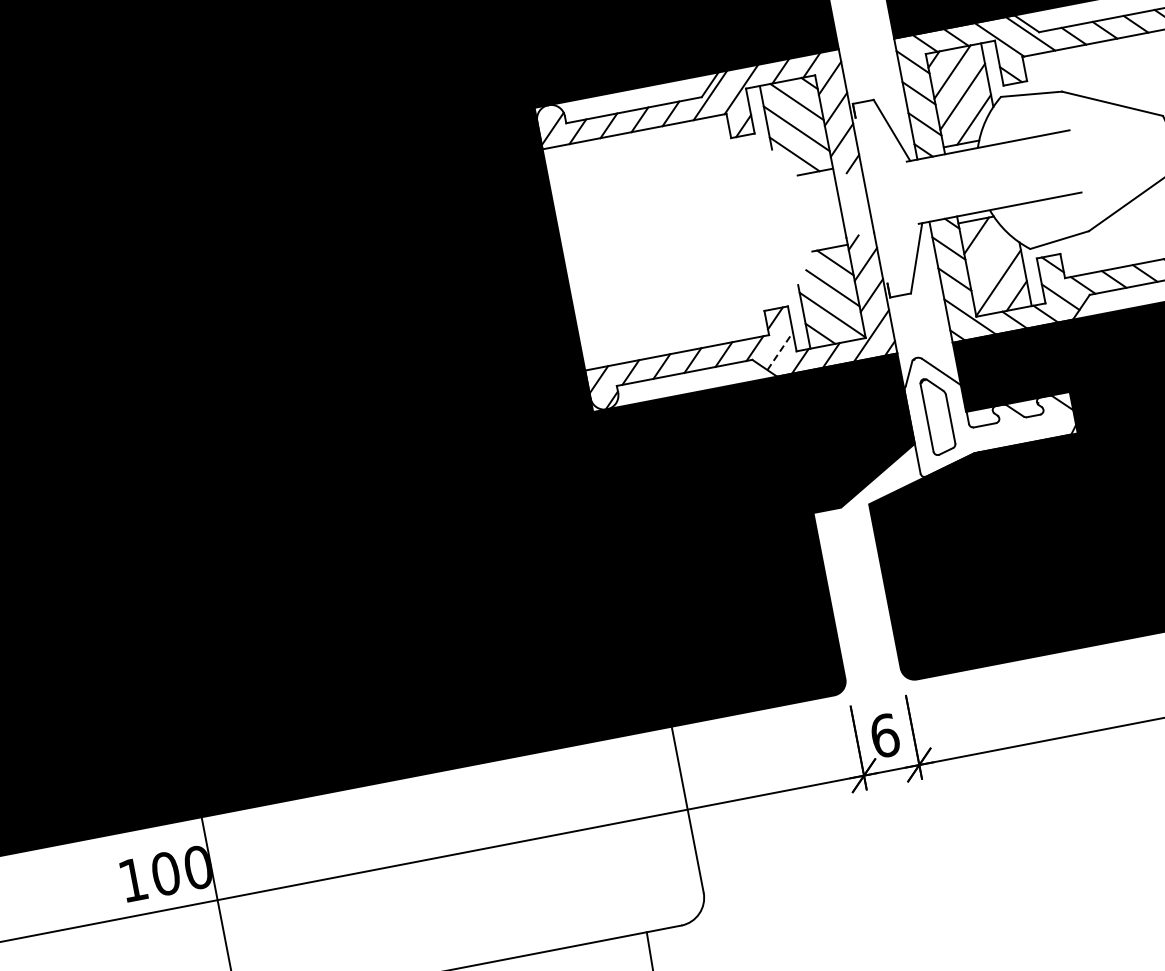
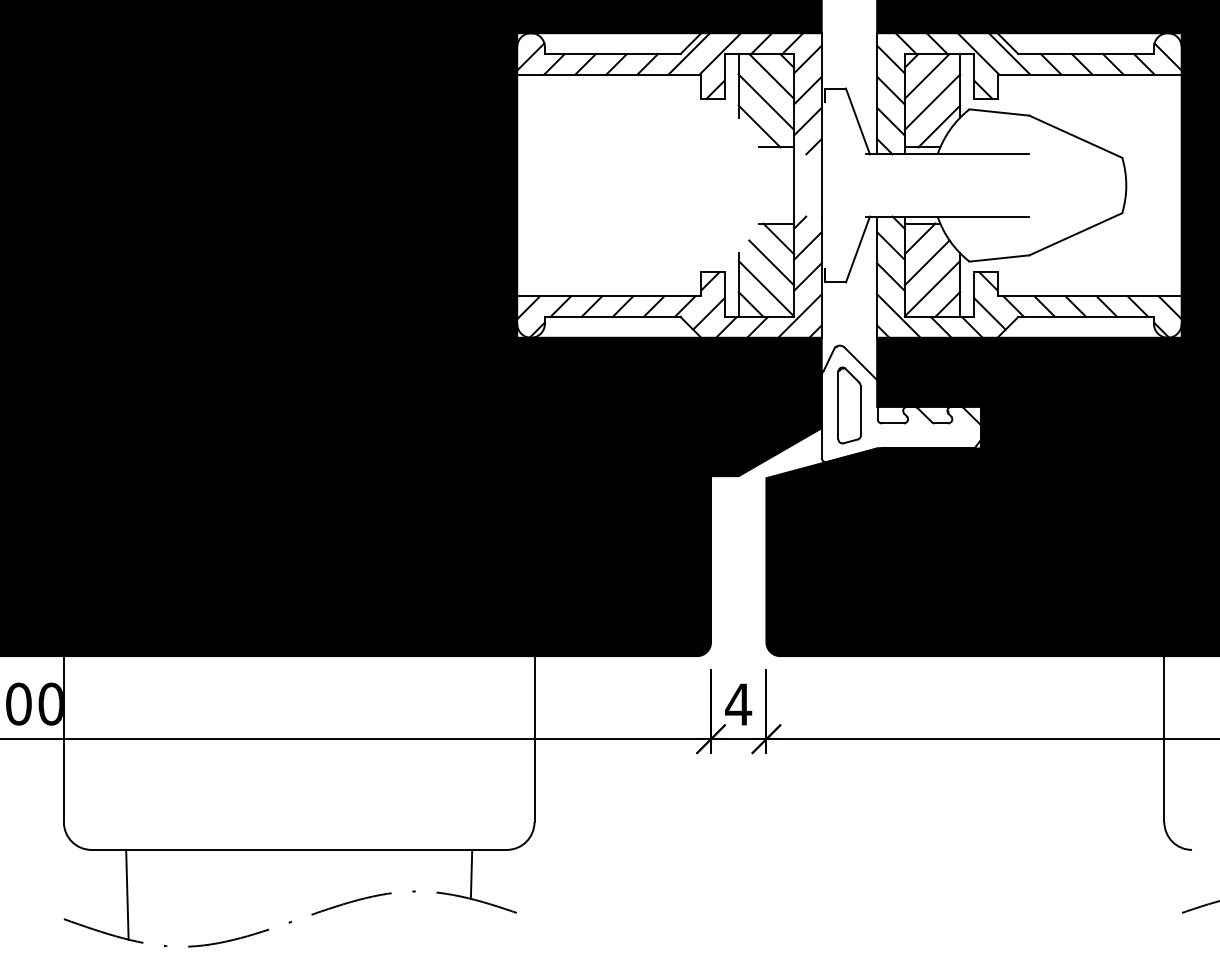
line: (987, 258) -> (926, 262), added
line: (780, 350) -> (709, 313), dashed -> solid
text: (884, 735) -> (738, 704), 6 -> 4

